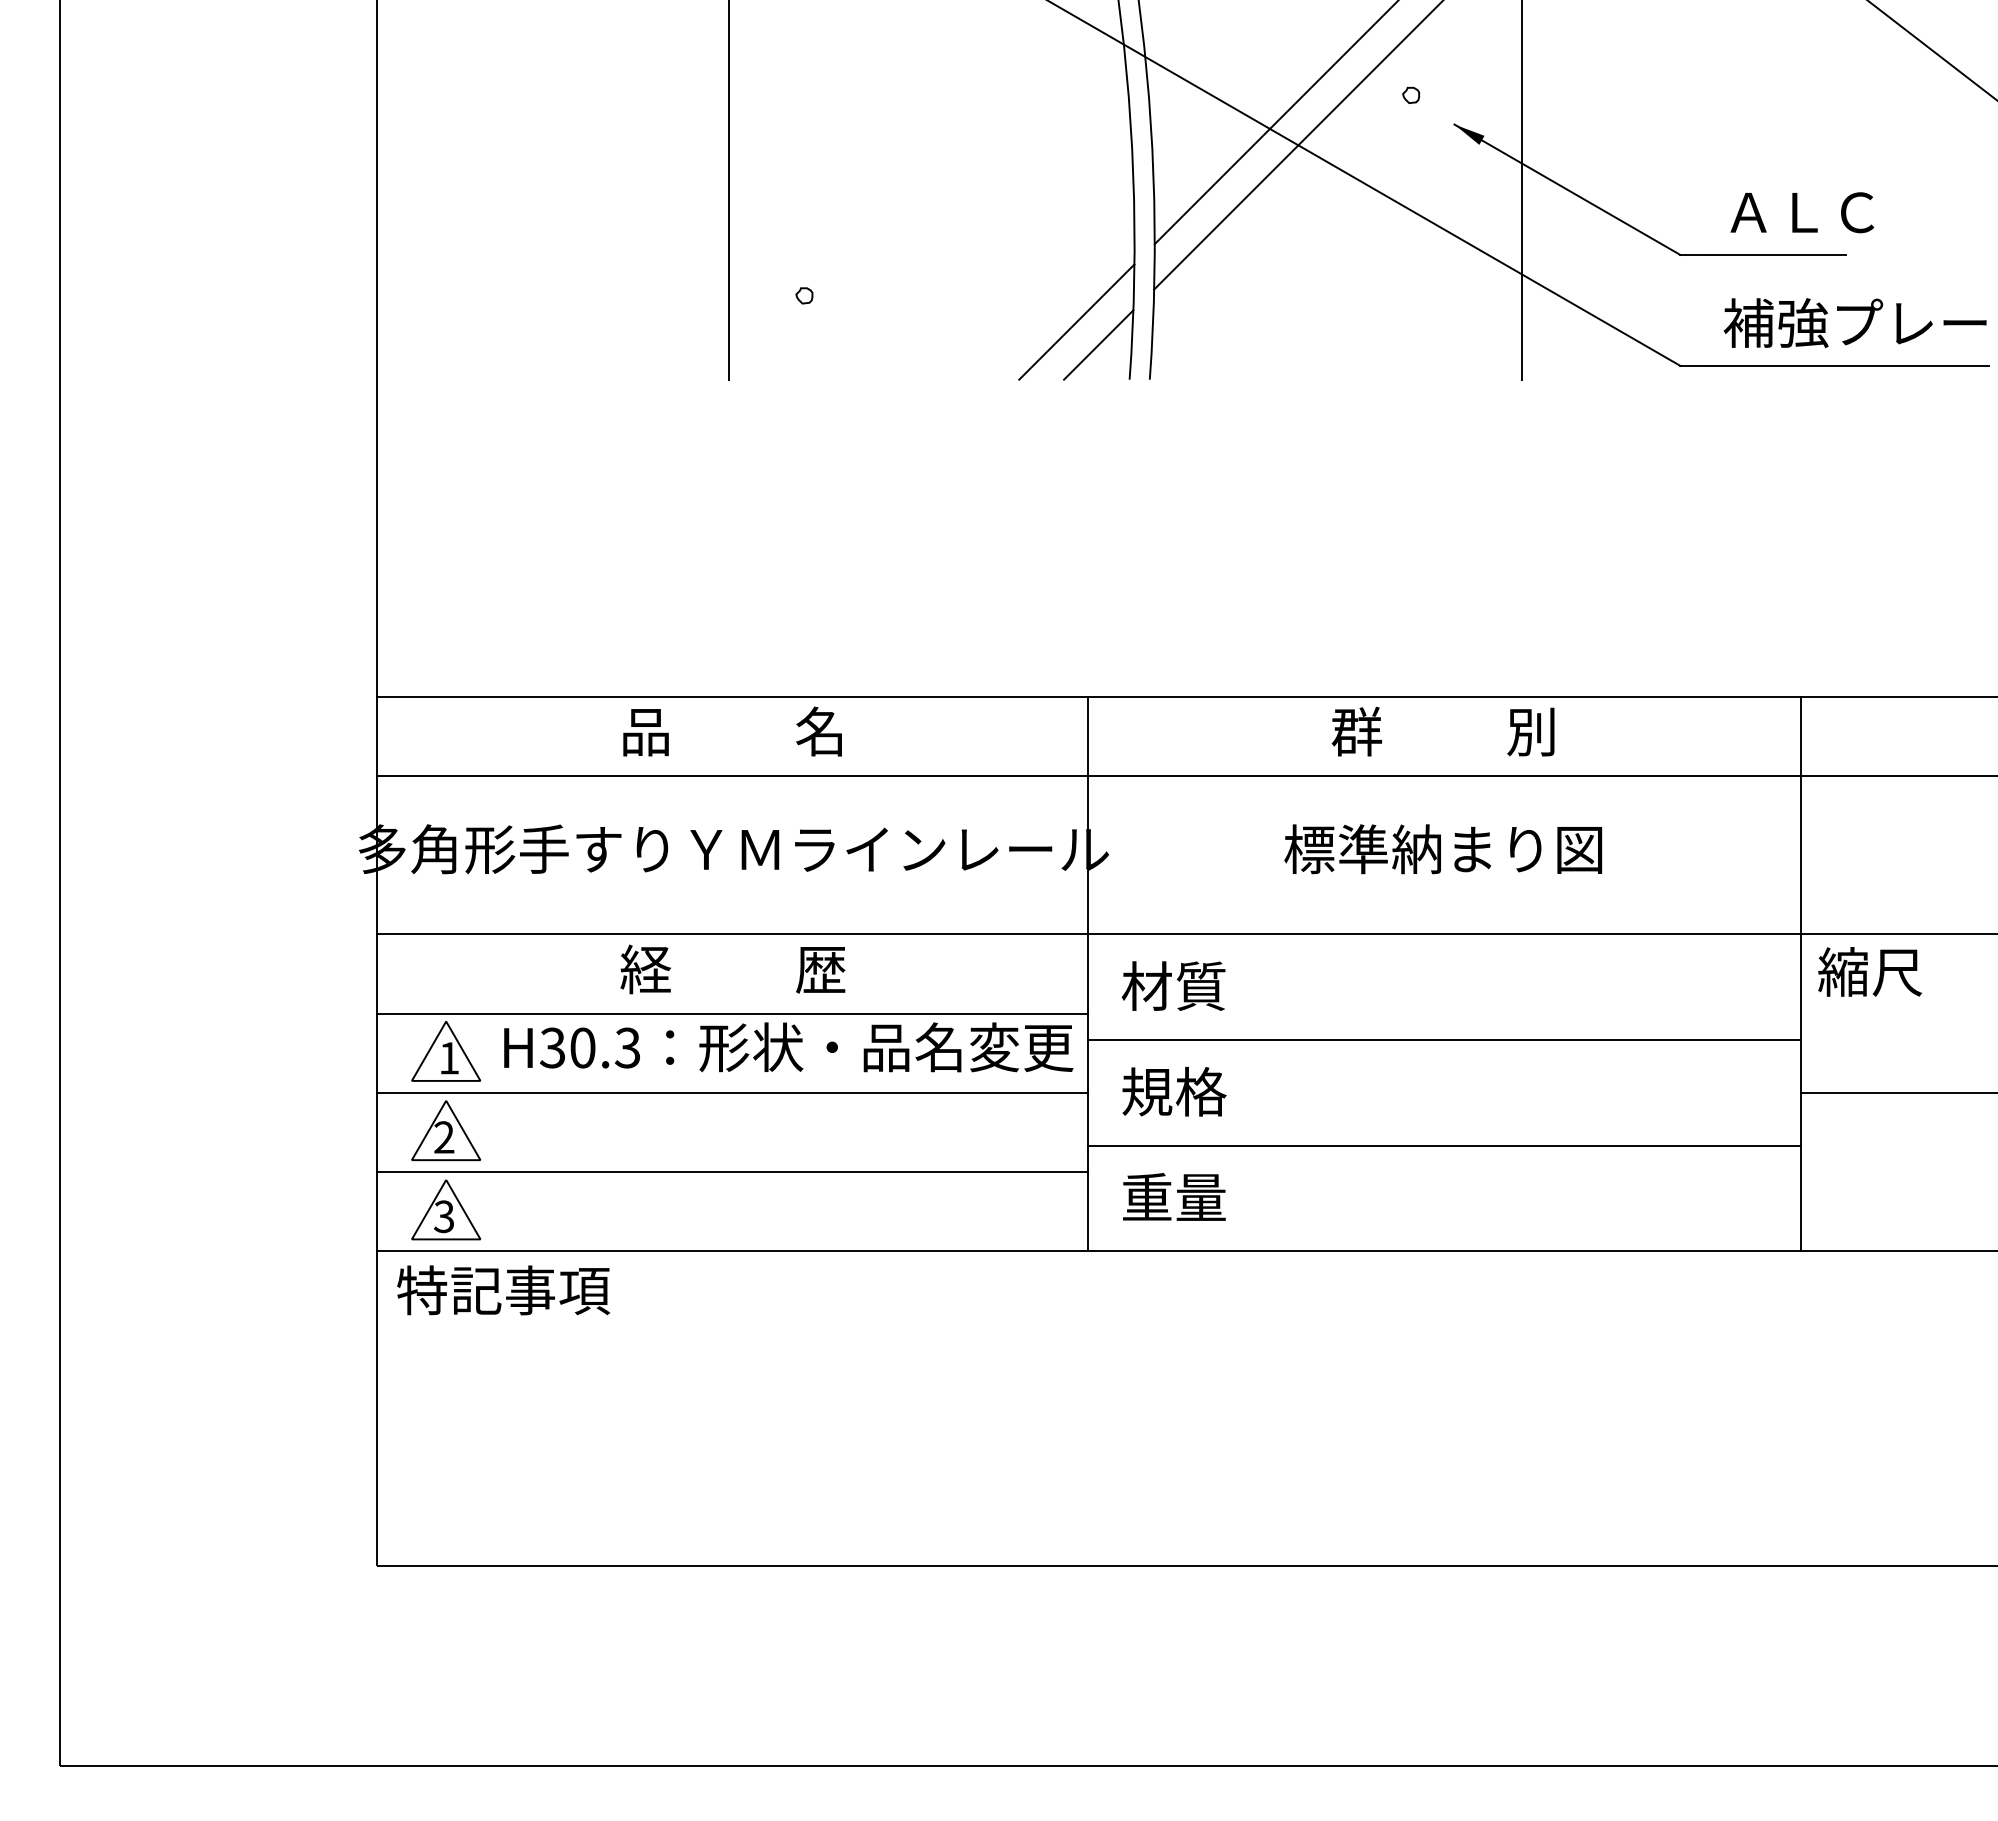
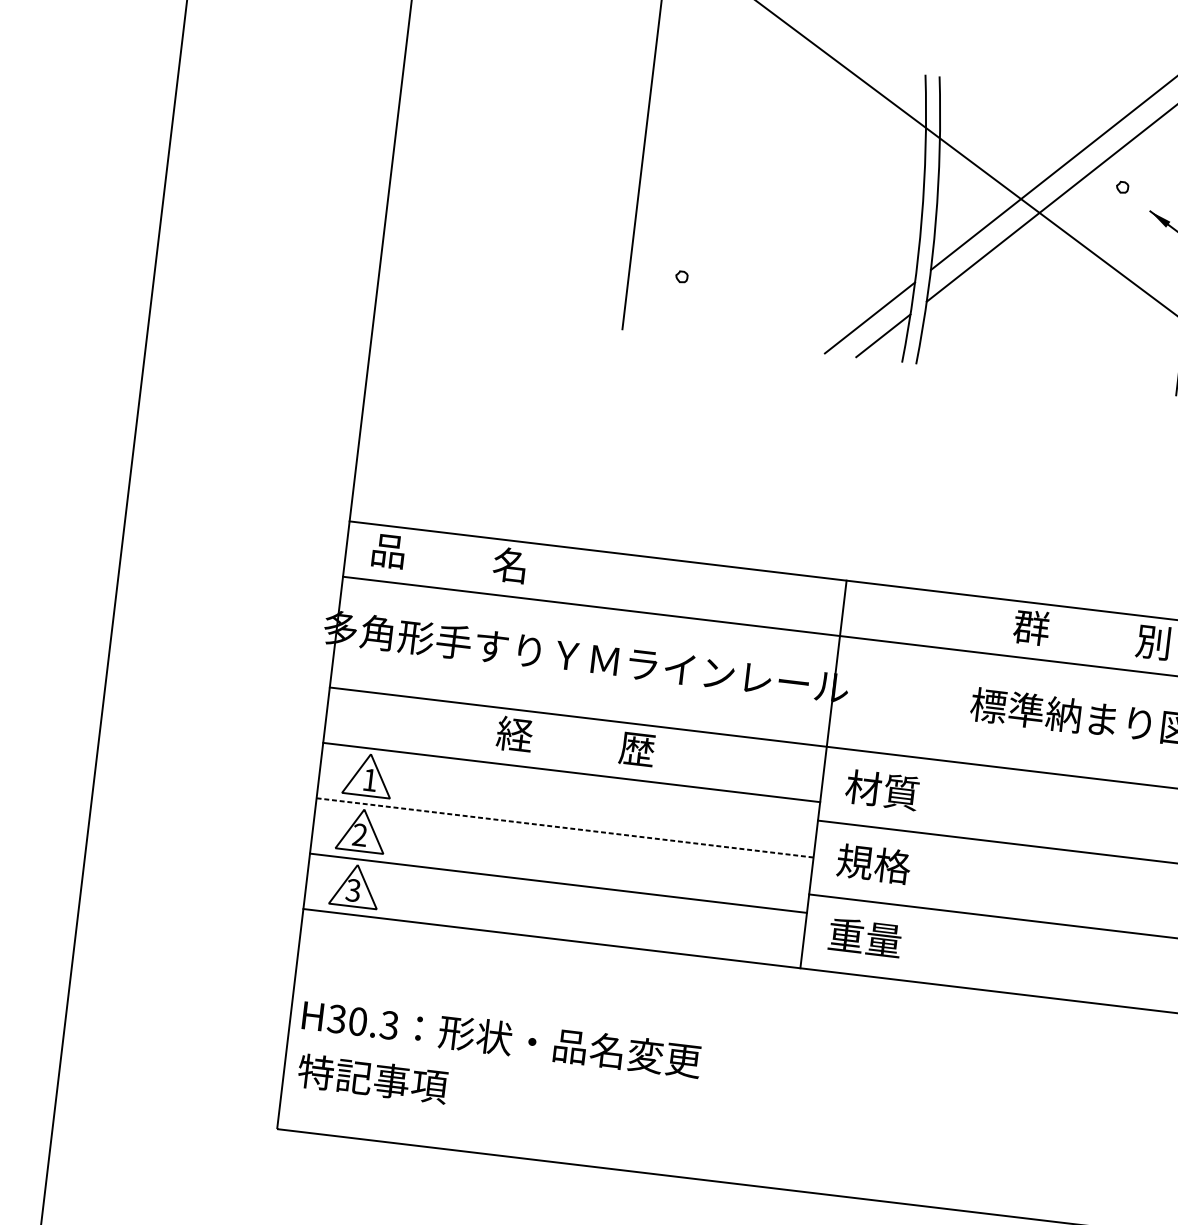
text: (732, 731) -> (449, 557), moved
text: (788, 1047) -> (501, 1038), moved
line: (732, 1092) -> (565, 827), solid -> dashed
text: (503, 1290) -> (372, 1079), moved

